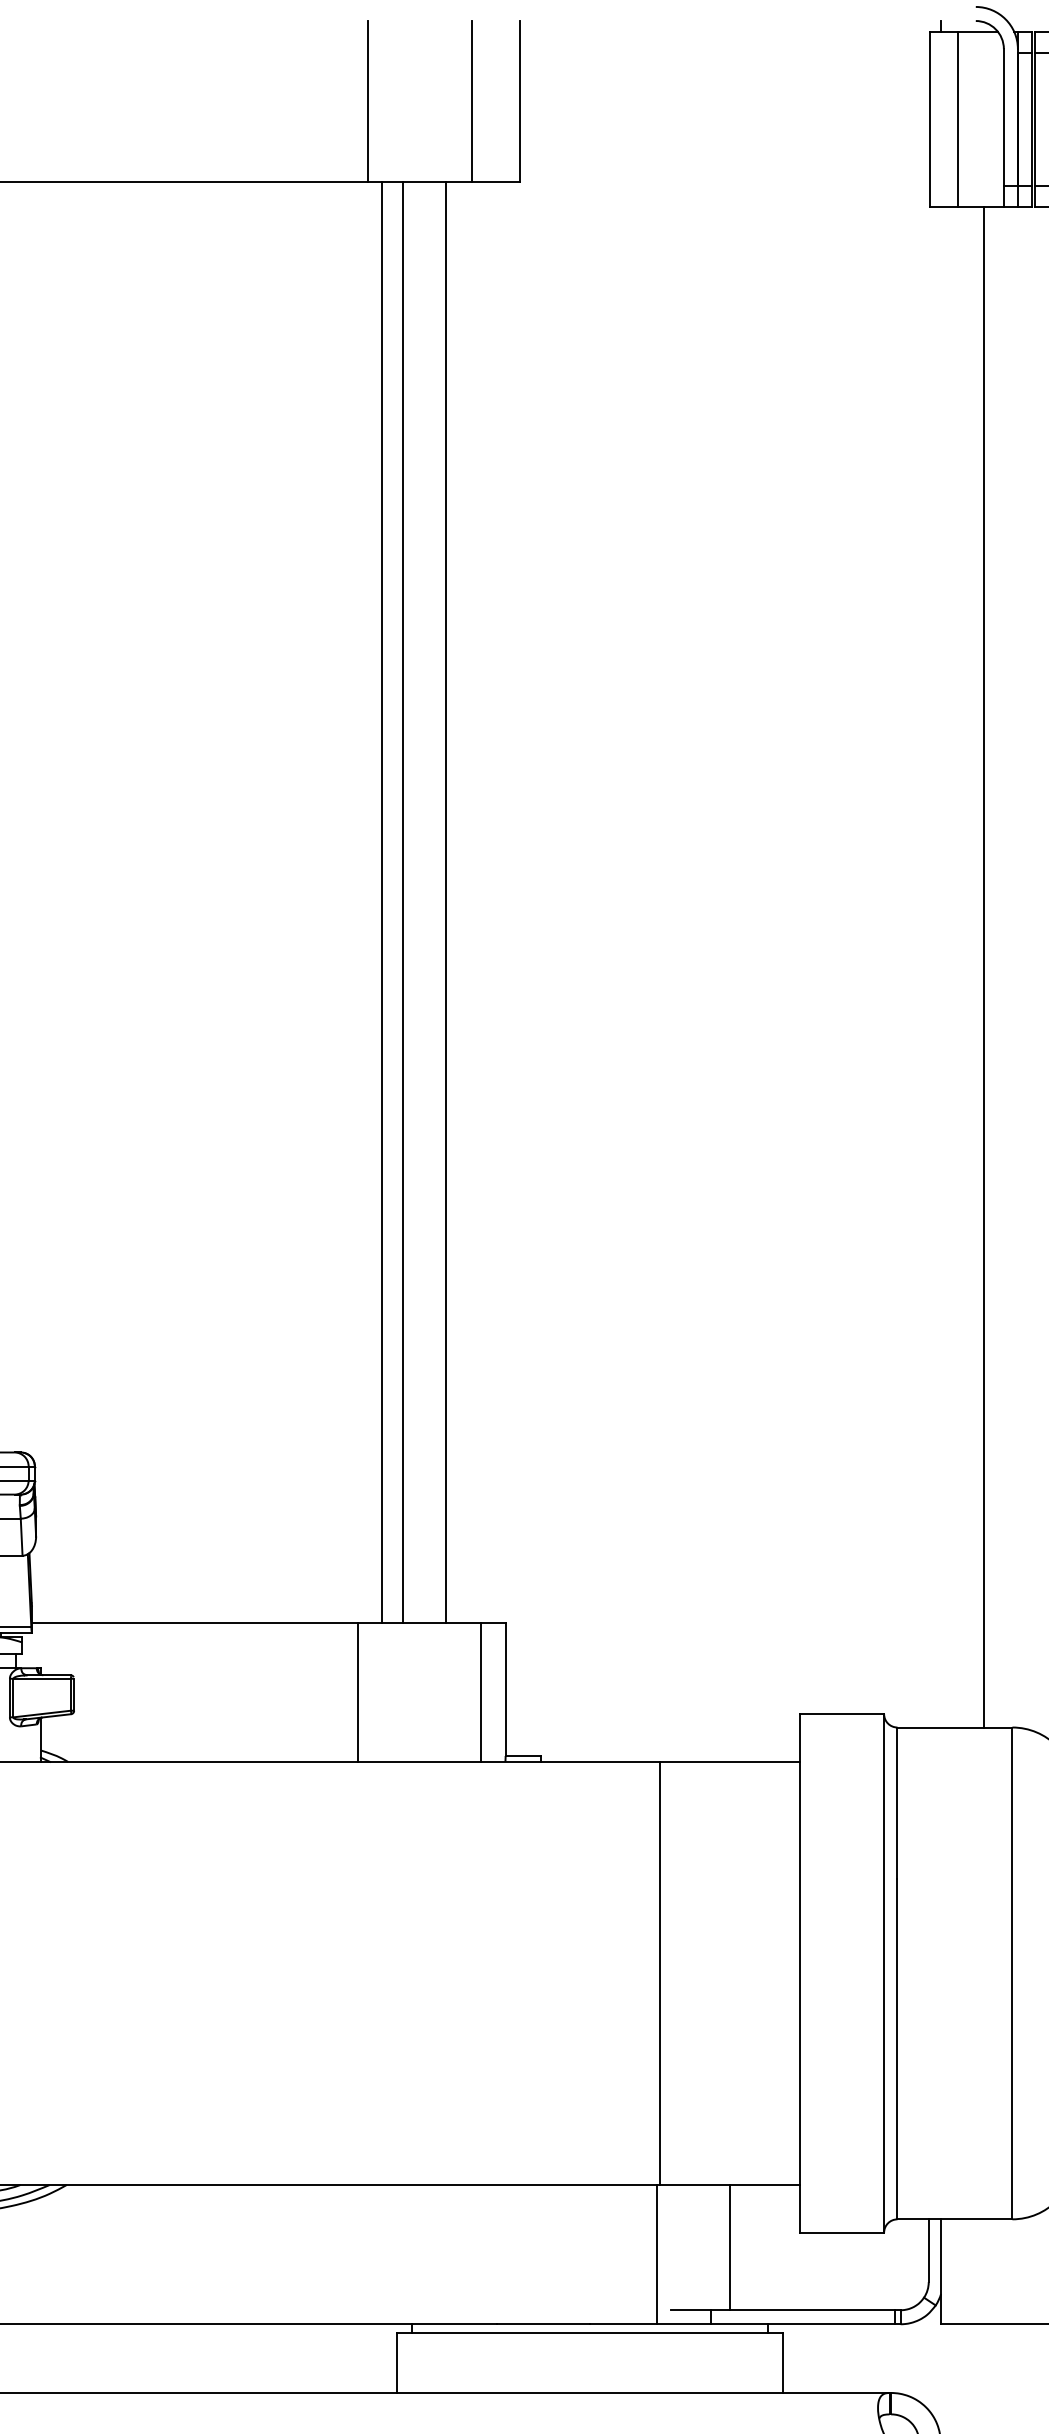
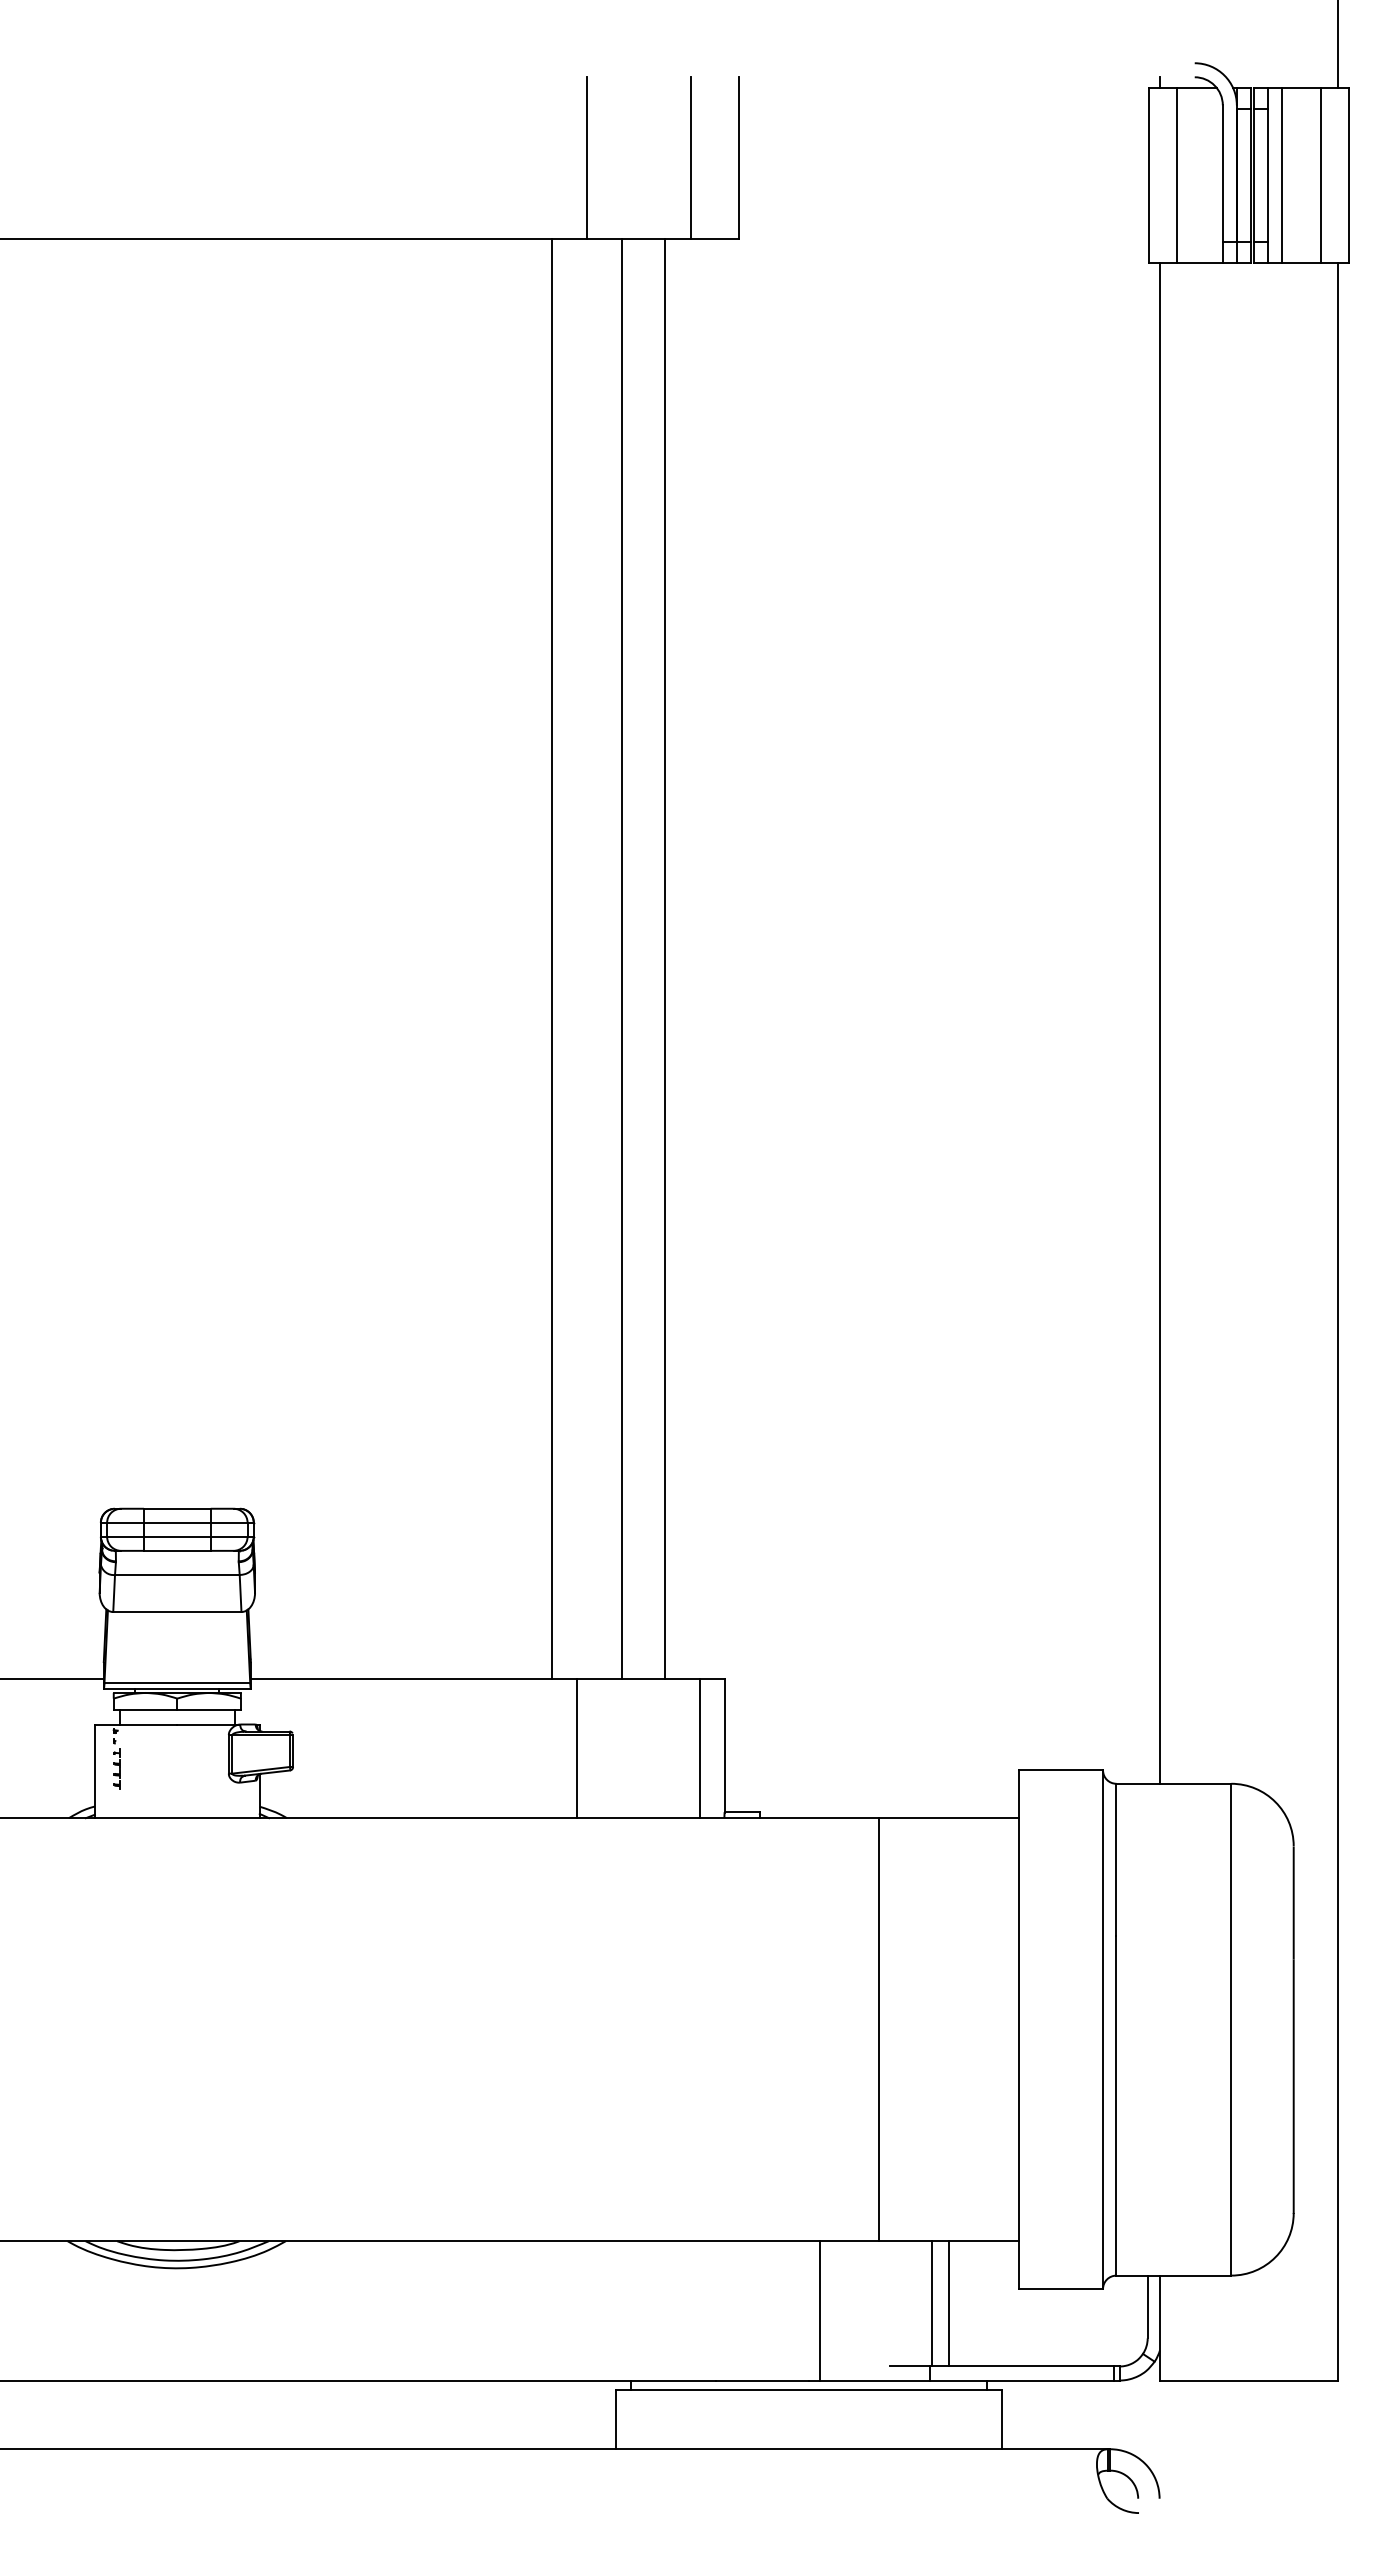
line: (381, 902) -> (551, 958), moved
line: (984, 967) -> (1160, 1023), moved
line: (713, 2247) -> (932, 2303), added
line: (657, 2254) -> (820, 2310), moved

